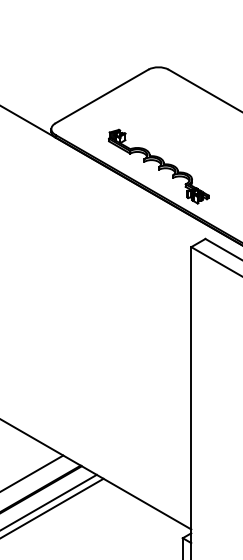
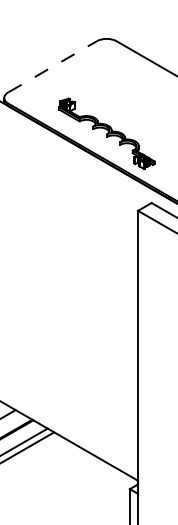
line: (102, 96) -> (53, 66), solid -> dashed

